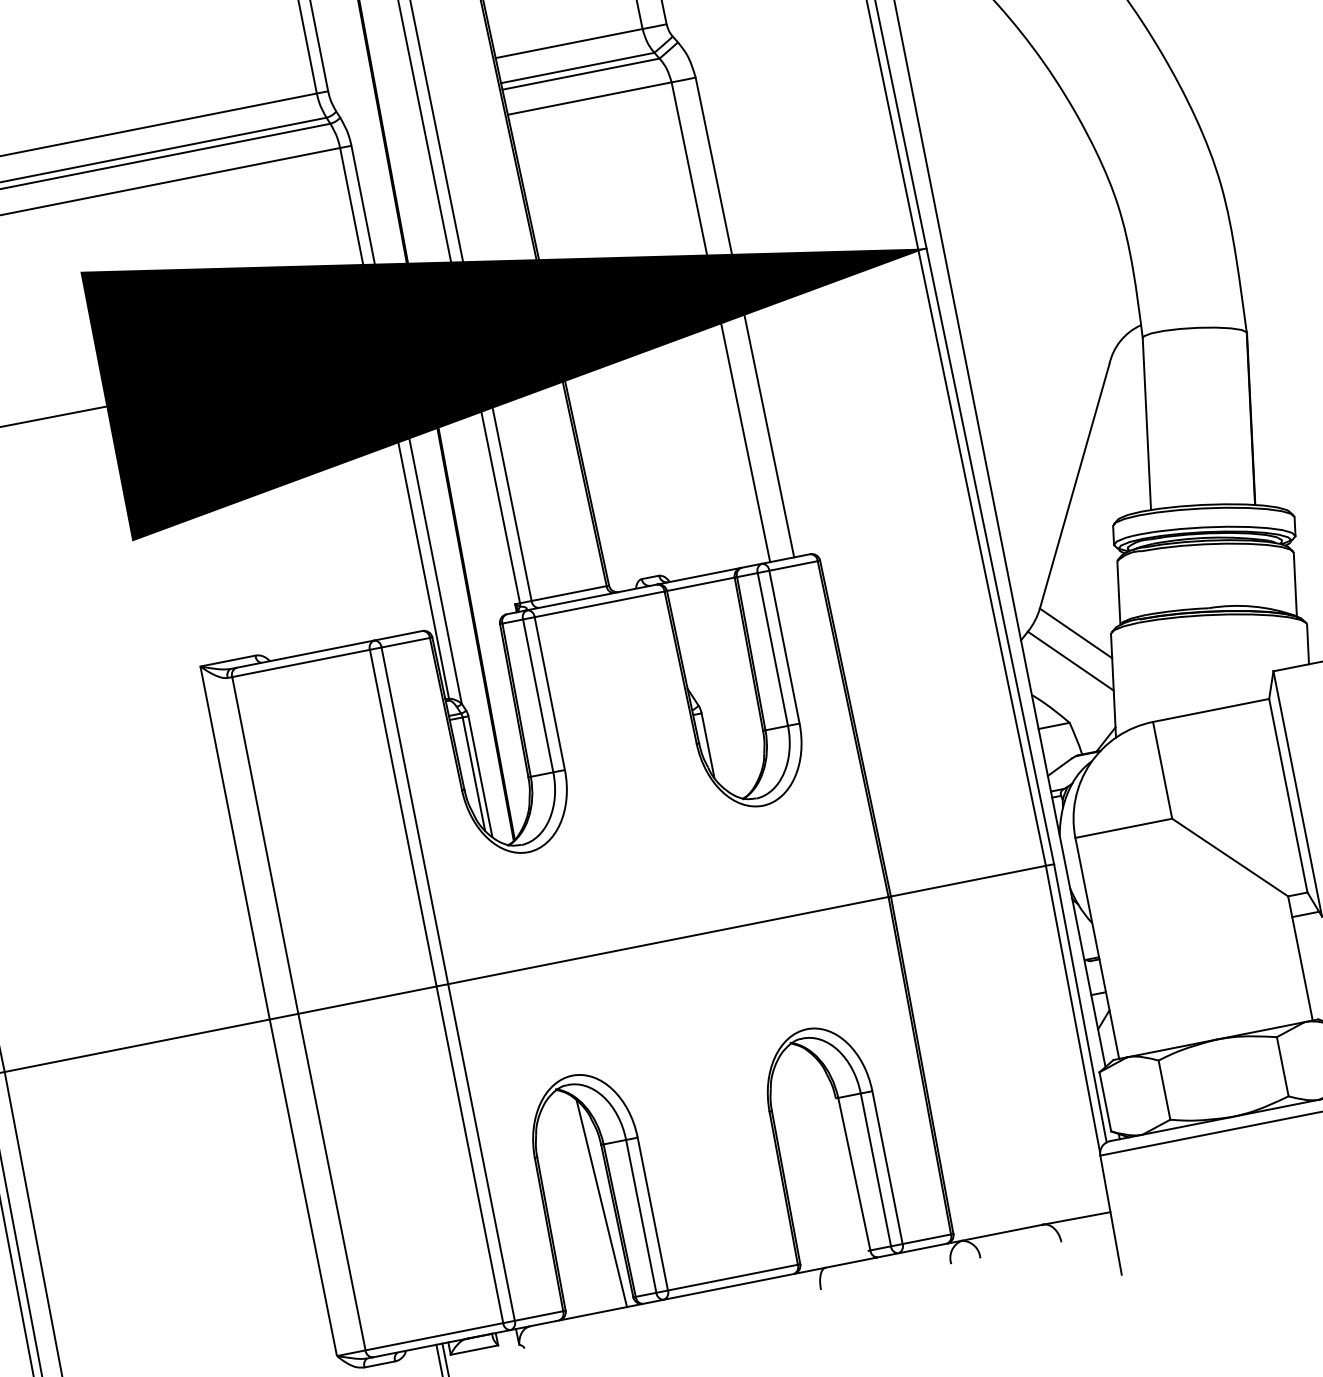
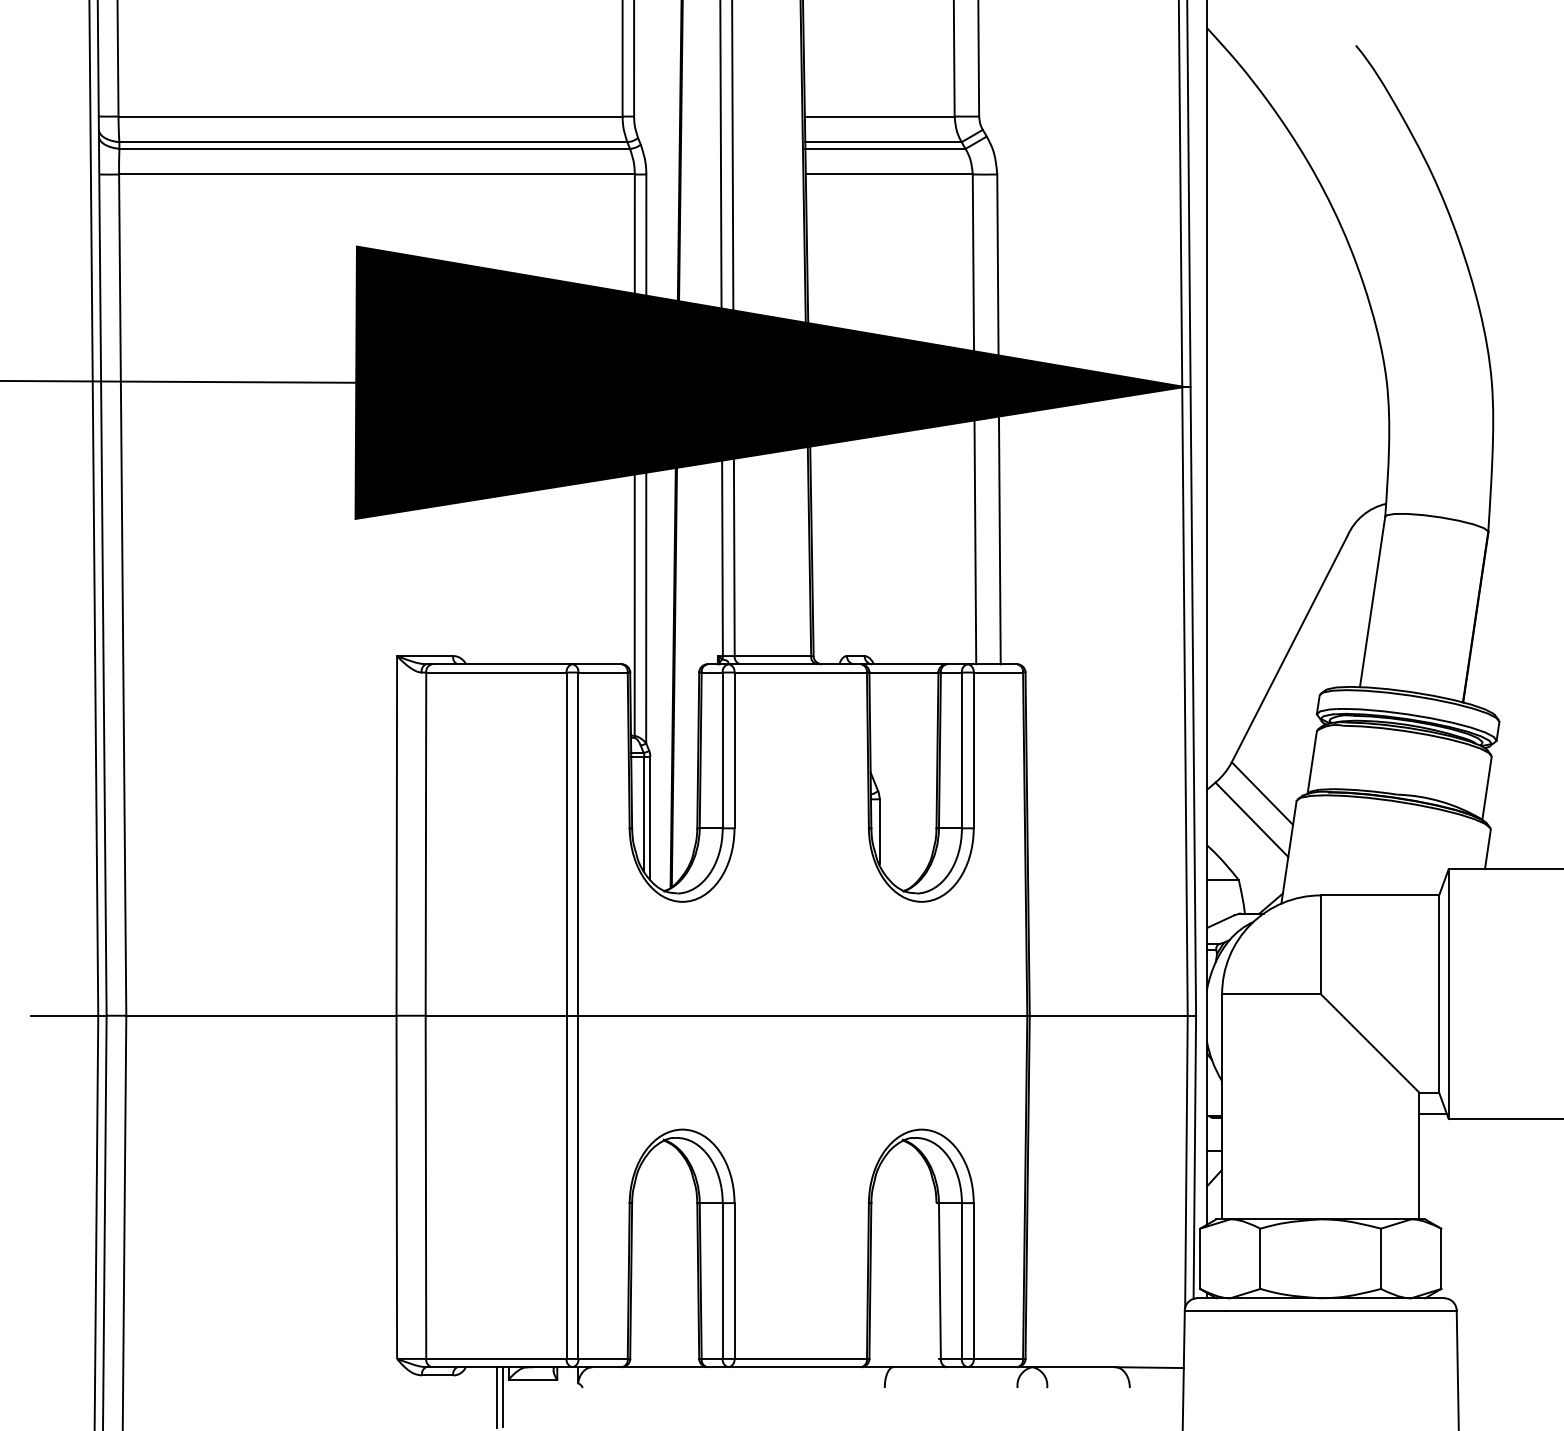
line: (601, 1203) -> (686, 1260), removed

